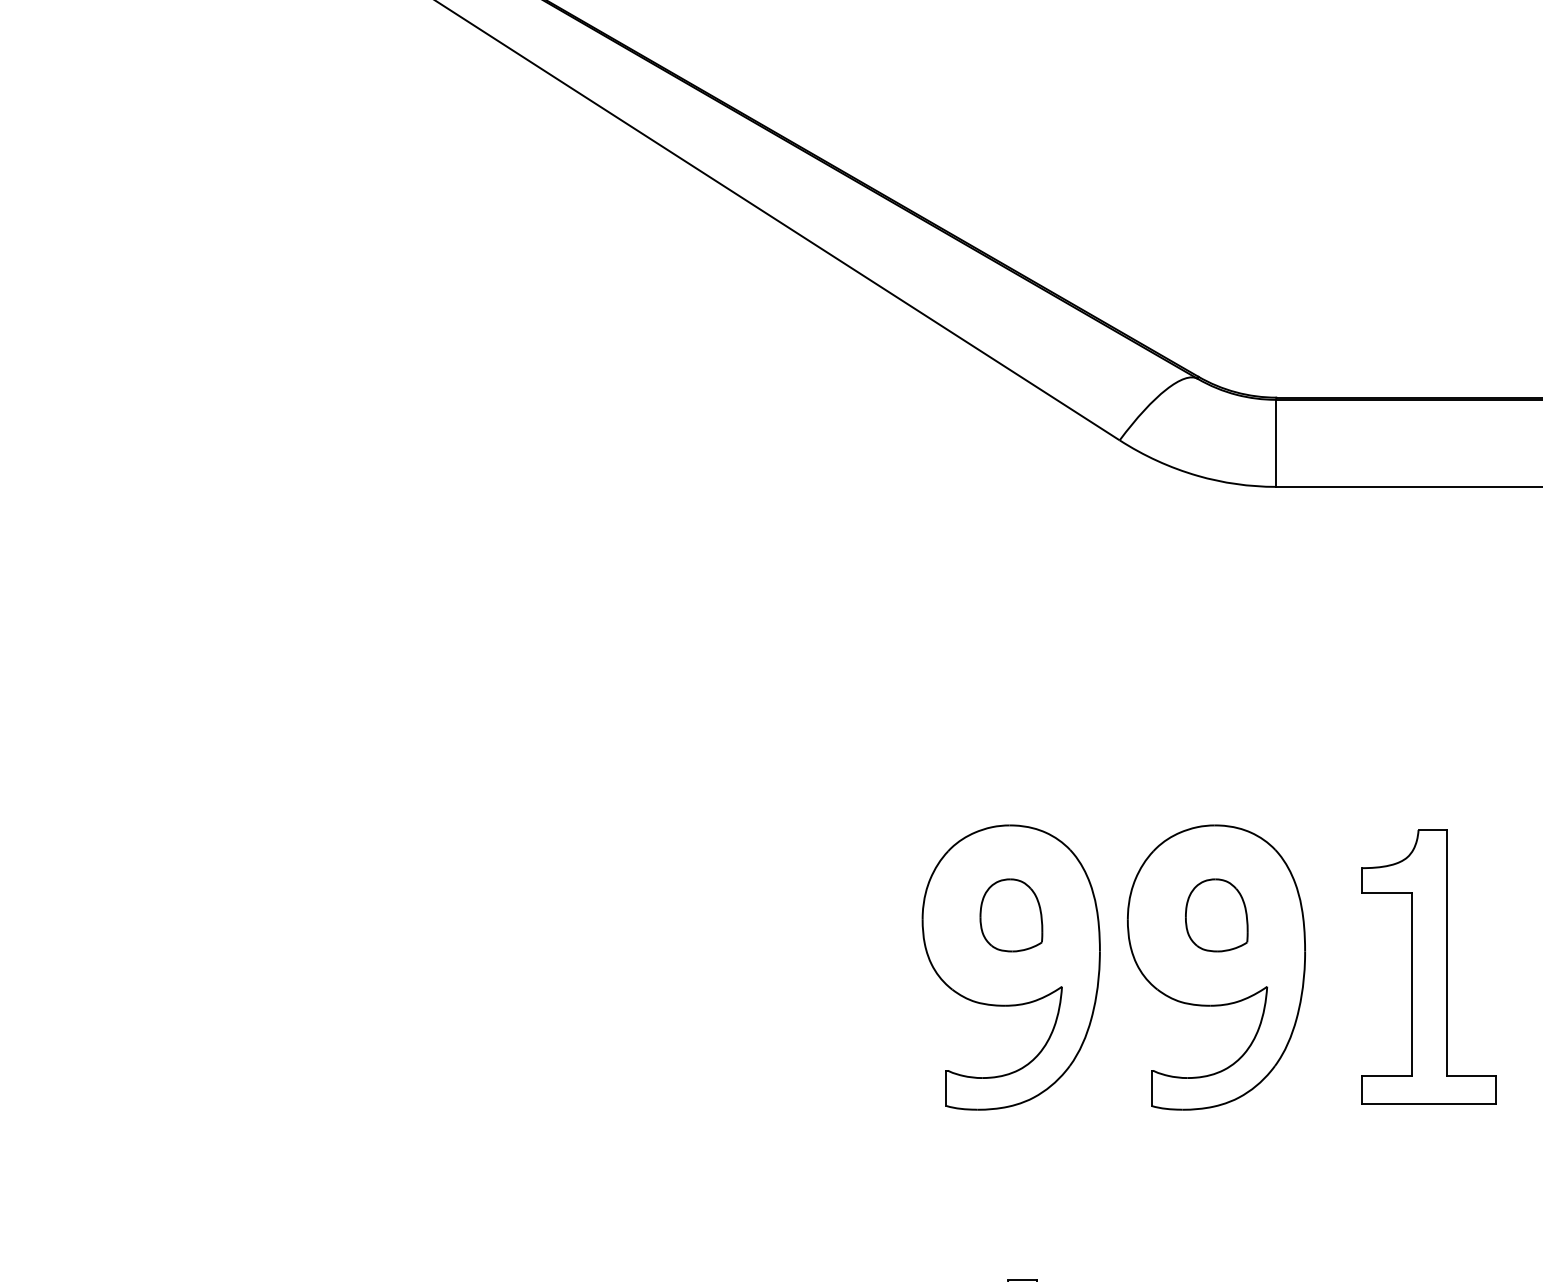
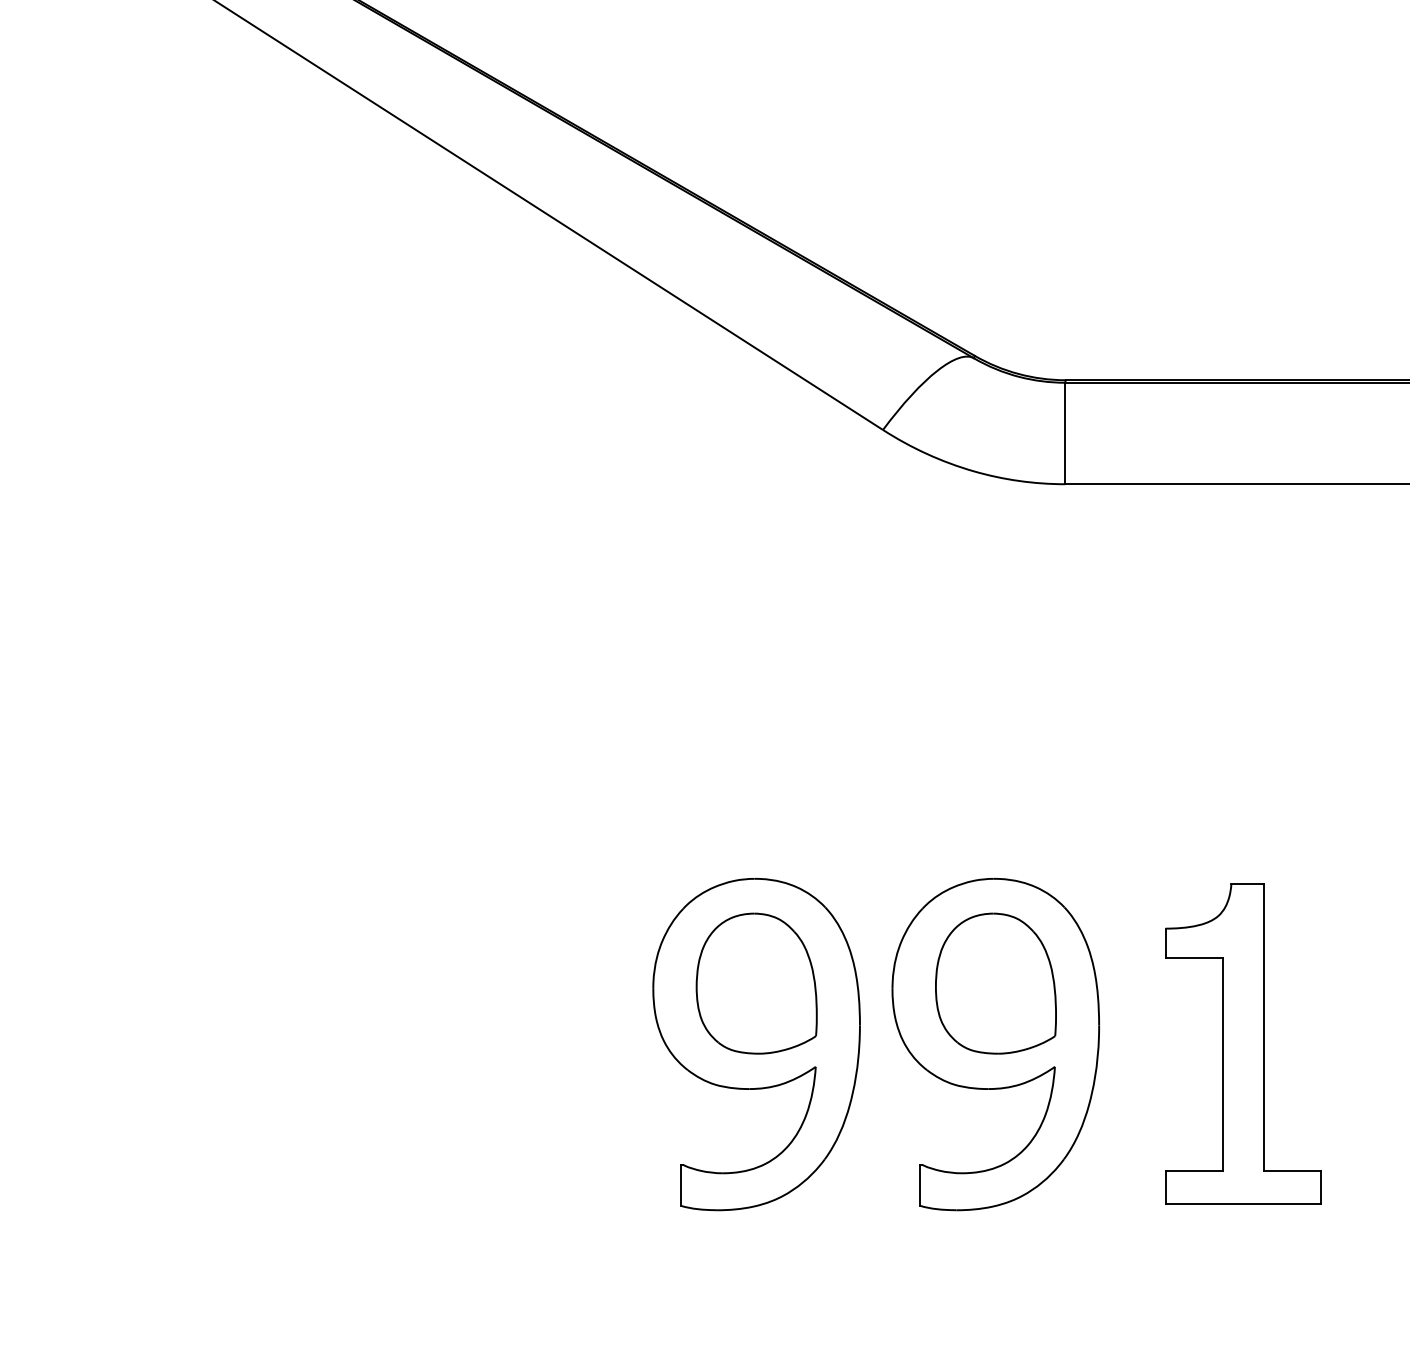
part: (1011, 915) -> (756, 983), size x1.67
part: (1216, 915) -> (995, 983), size x1.67

